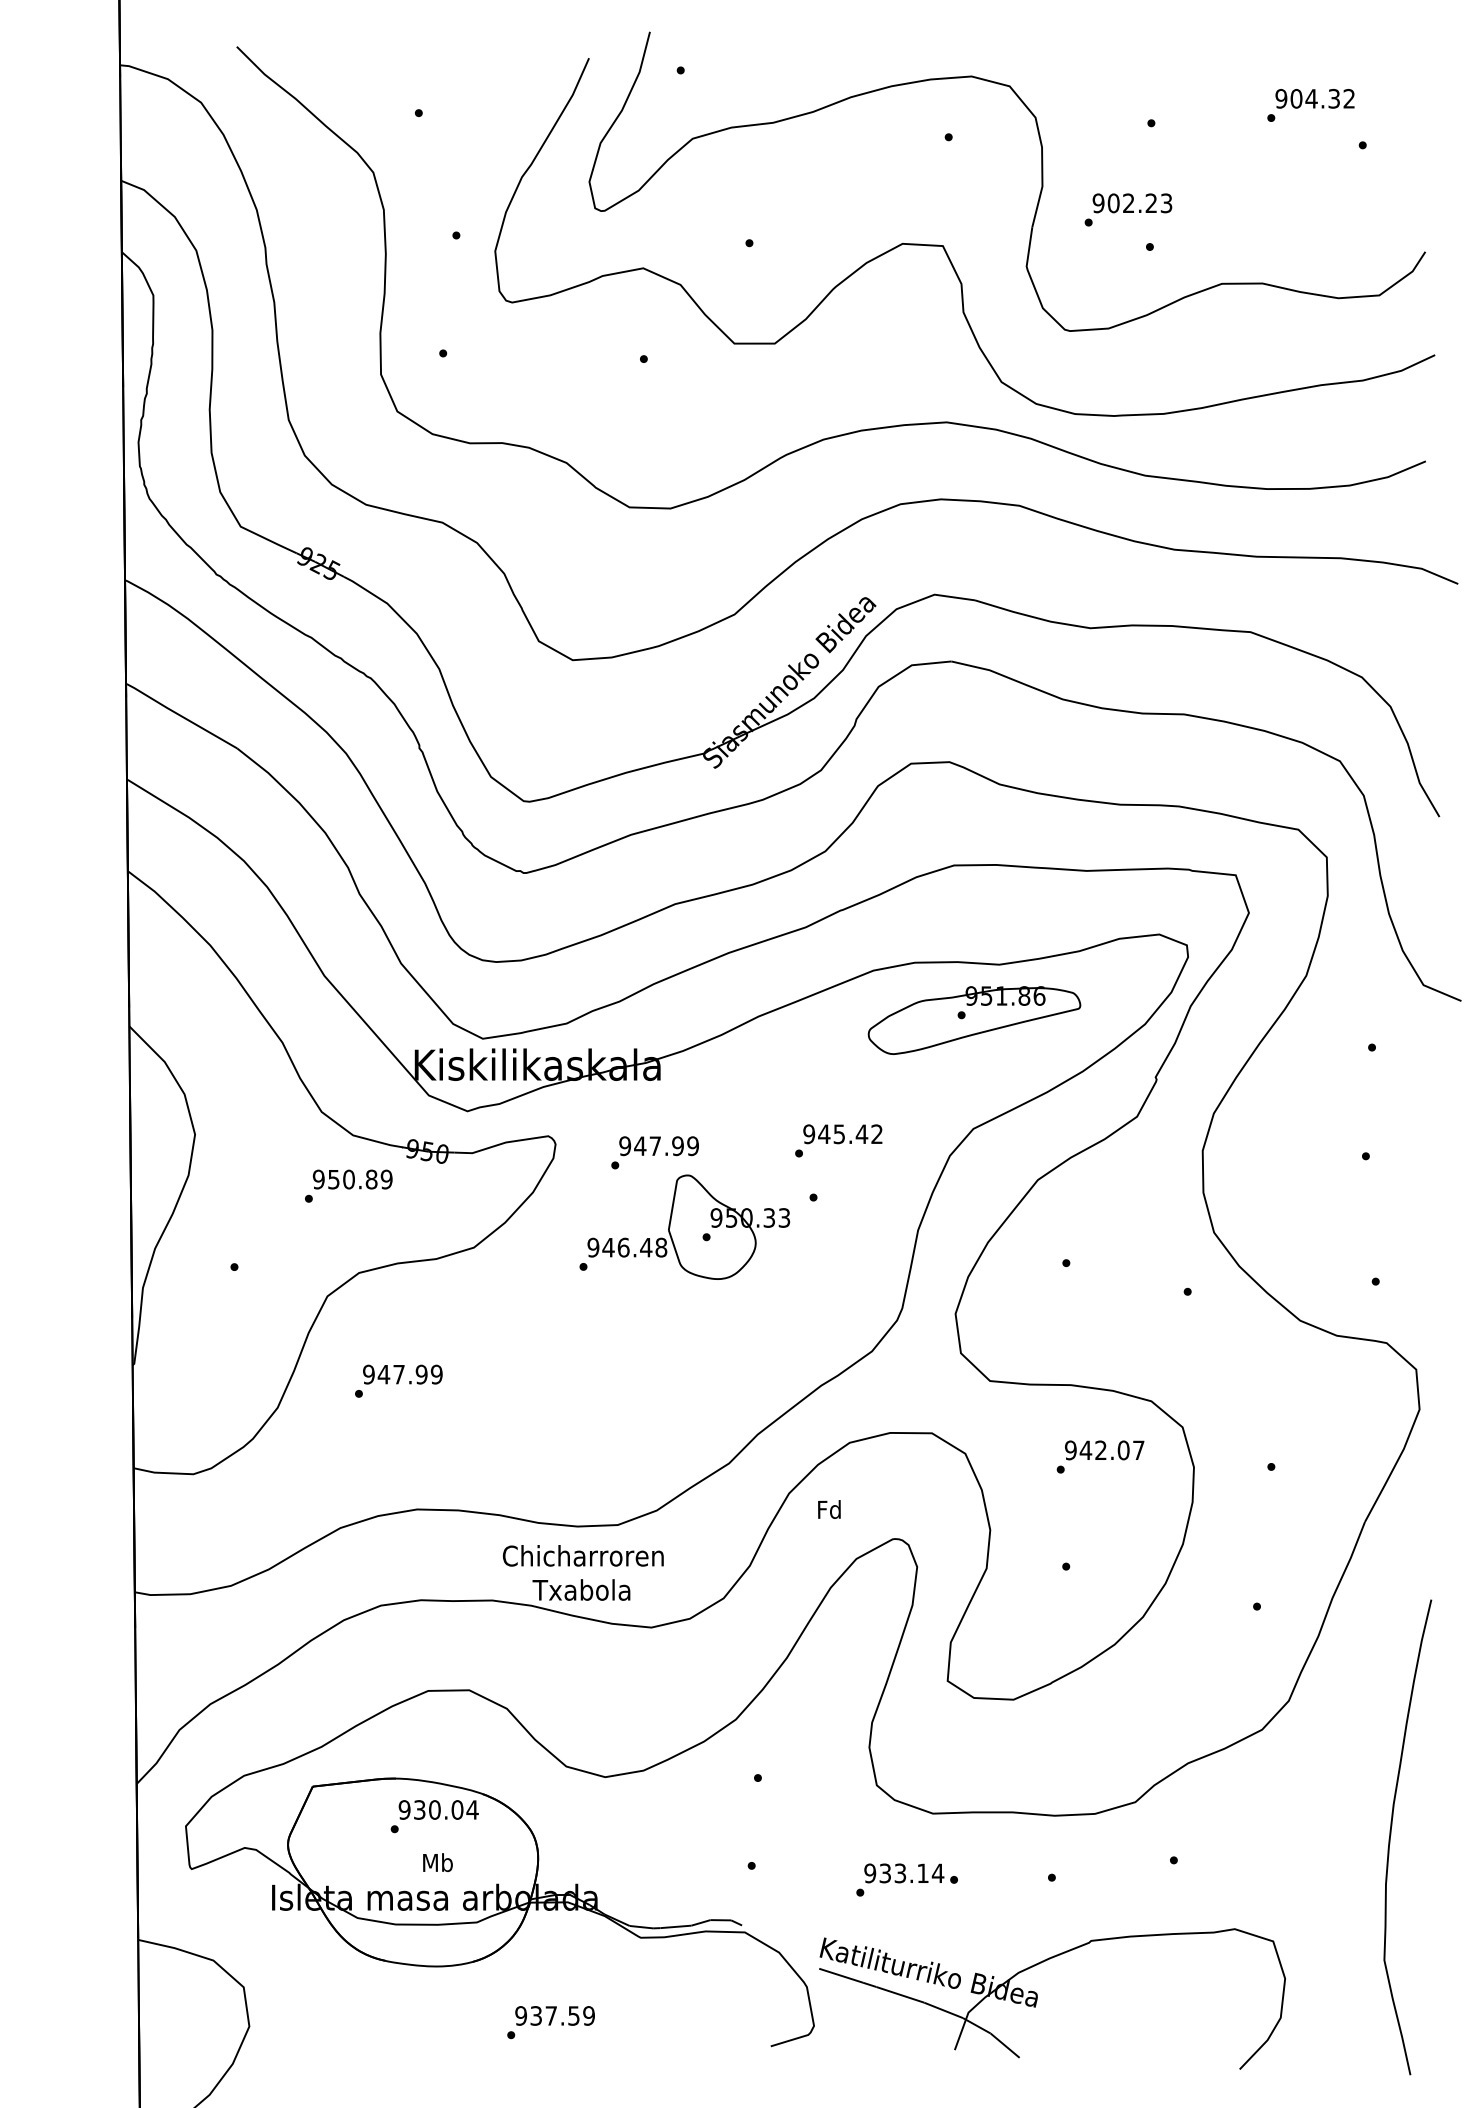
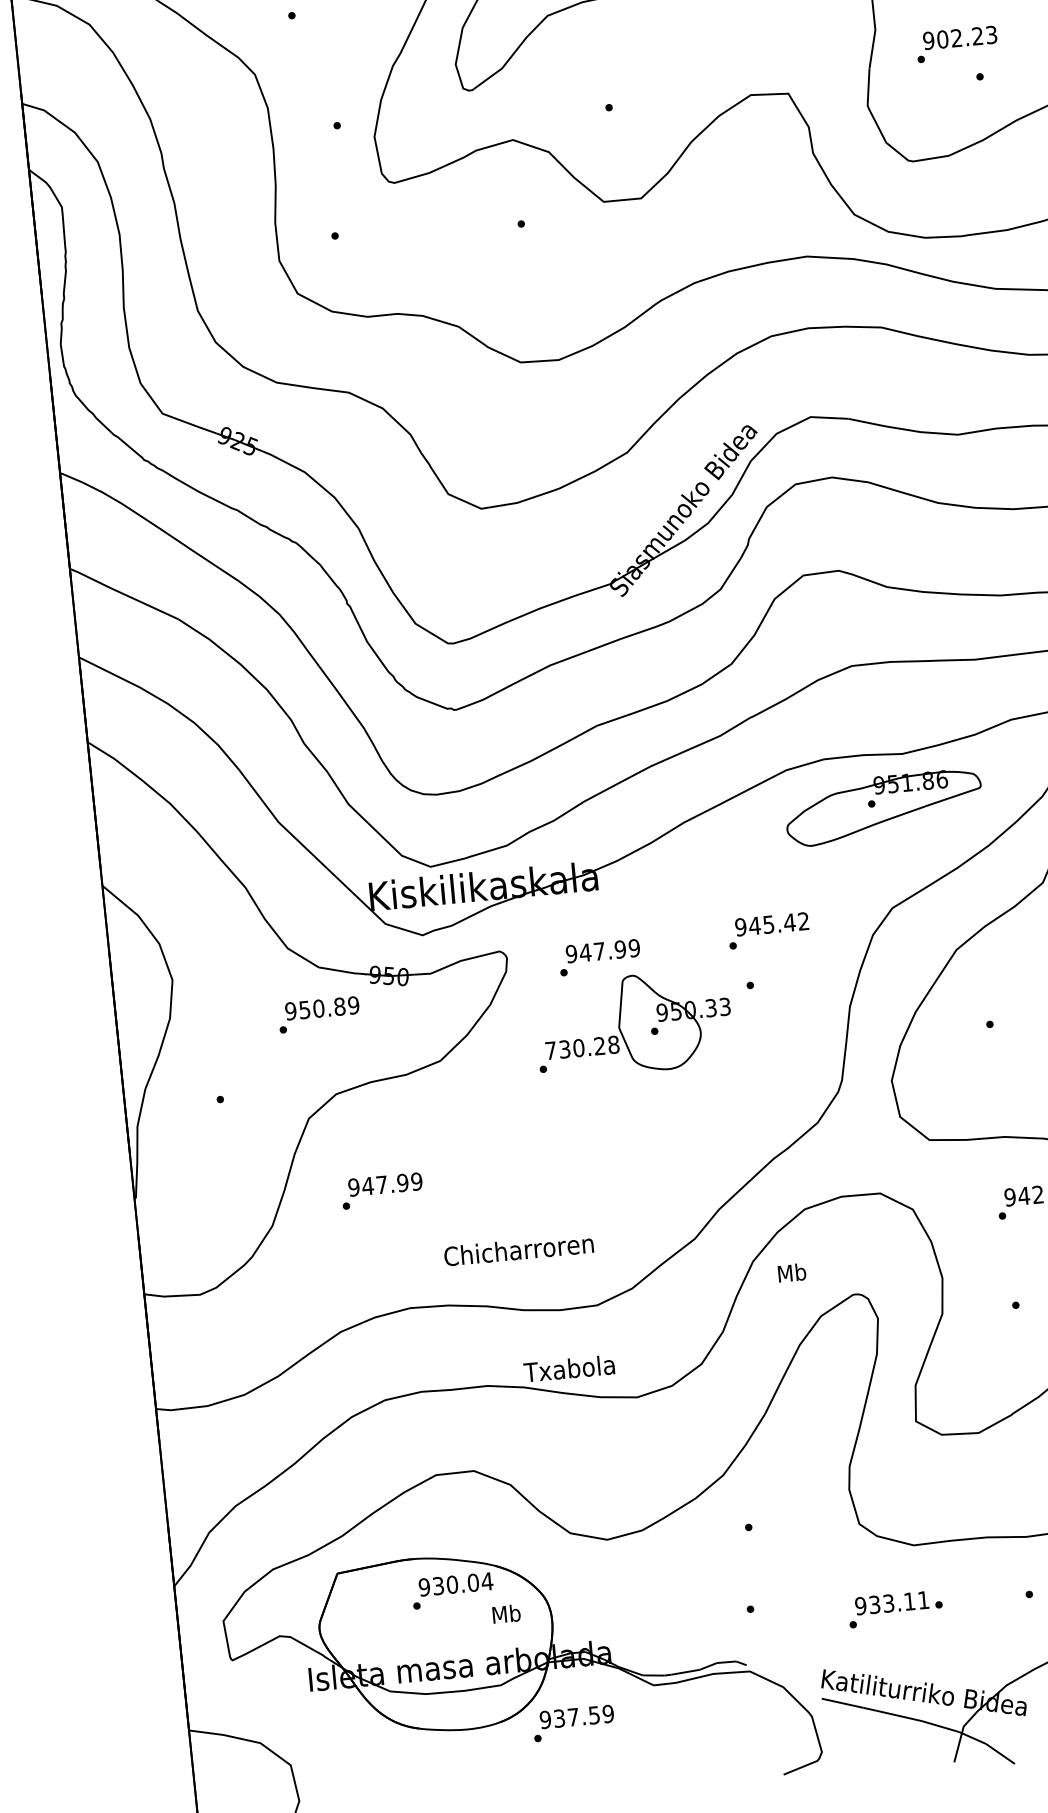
text: (619, 1247) -> (575, 1048), 946.48 -> 730.28
text: (829, 1509) -> (791, 1272), Fd -> Mb
text: (582, 1555) -> (518, 1249), moved
text: (437, 1862) -> (506, 1613), moved
text: (937, 1872) -> (923, 1599), 933.14 -> 933.11
text: (550, 2022) -> (573, 1723), moved

